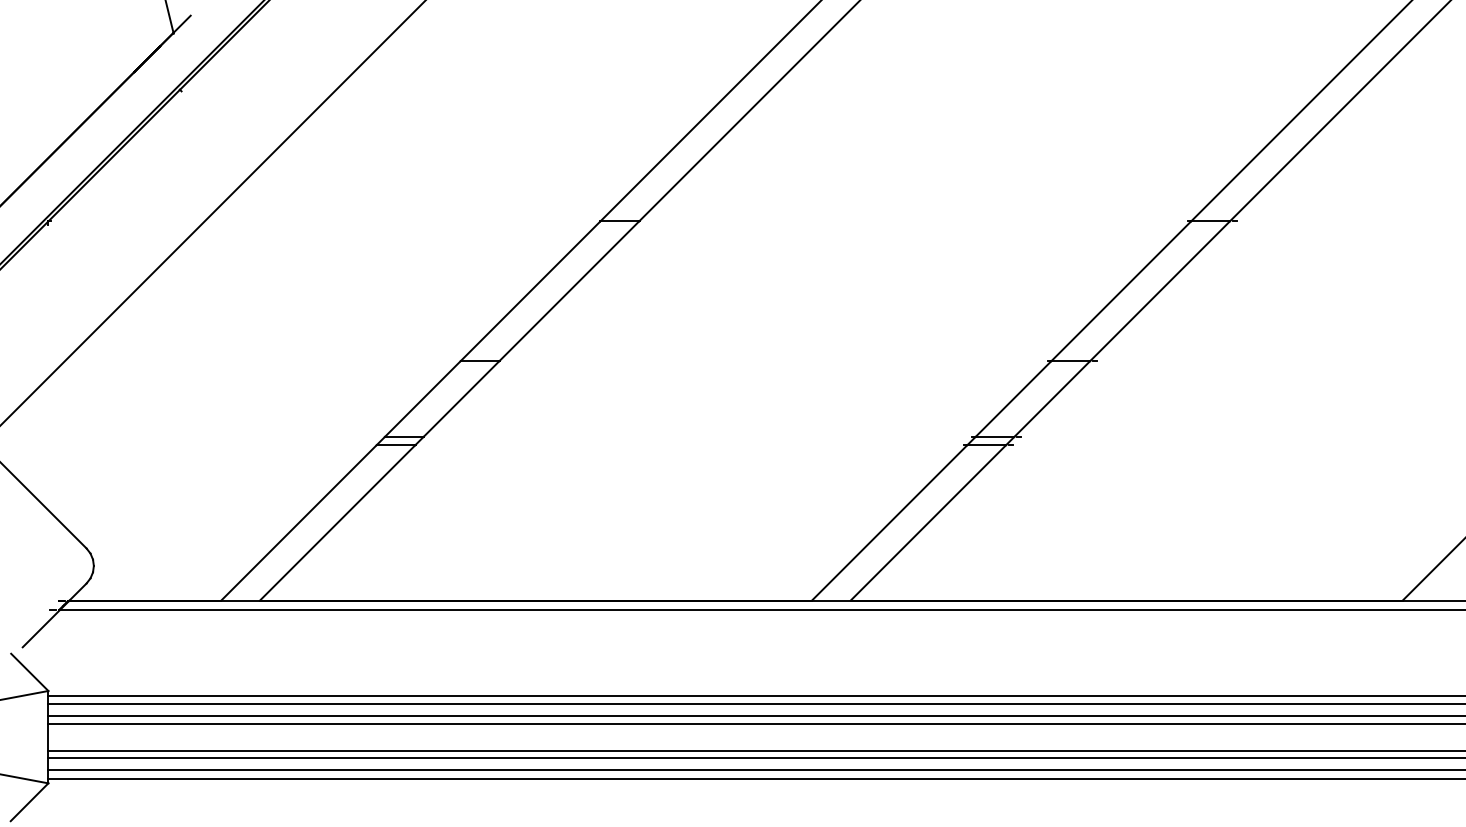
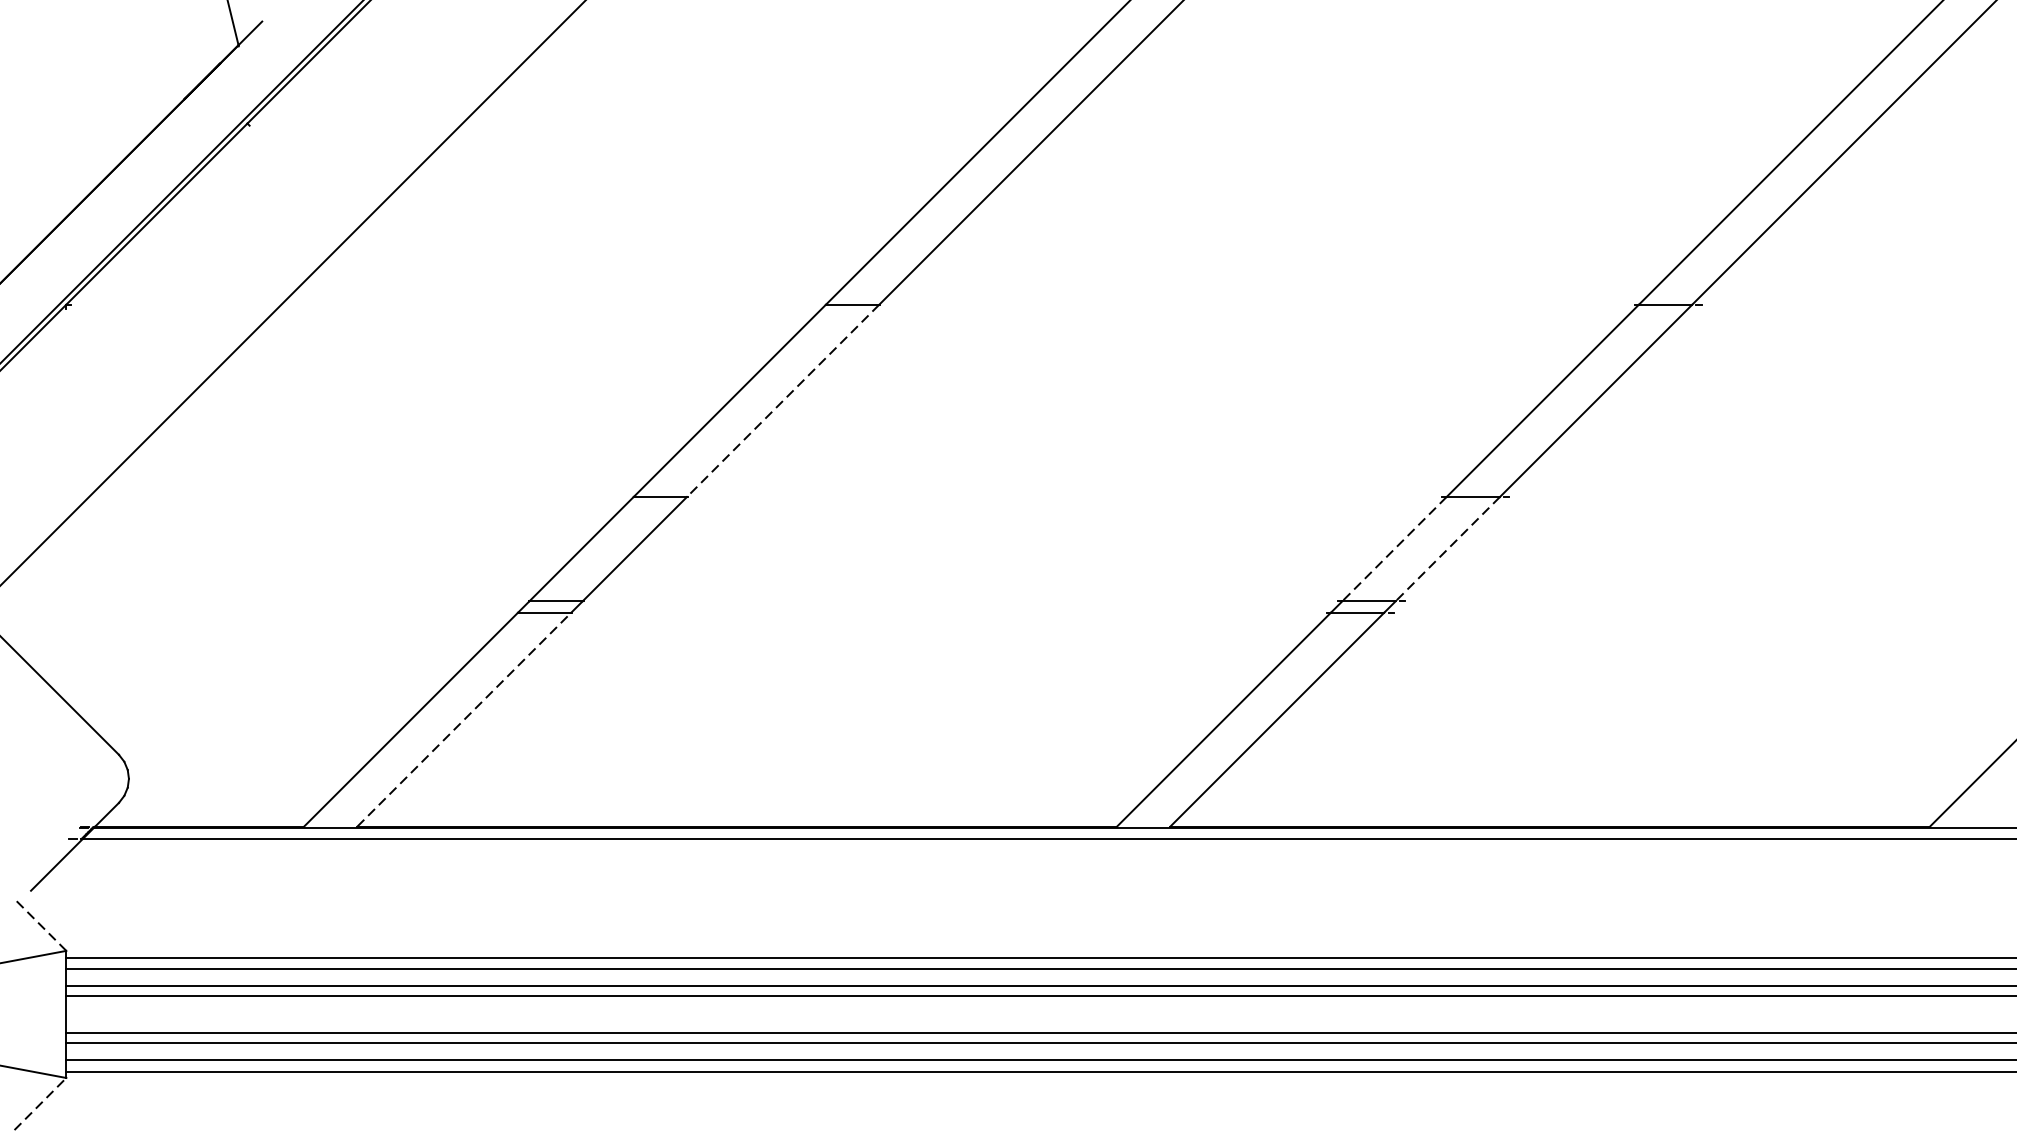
line: (569, 291) -> (783, 401), solid -> dashed
line: (1013, 399) -> (1394, 549), solid -> dashed
line: (1052, 399) -> (1448, 549), solid -> dashed
line: (337, 522) -> (464, 719), solid -> dashed
line: (29, 672) -> (40, 925), solid -> dashed
line: (29, 802) -> (40, 1104), solid -> dashed

